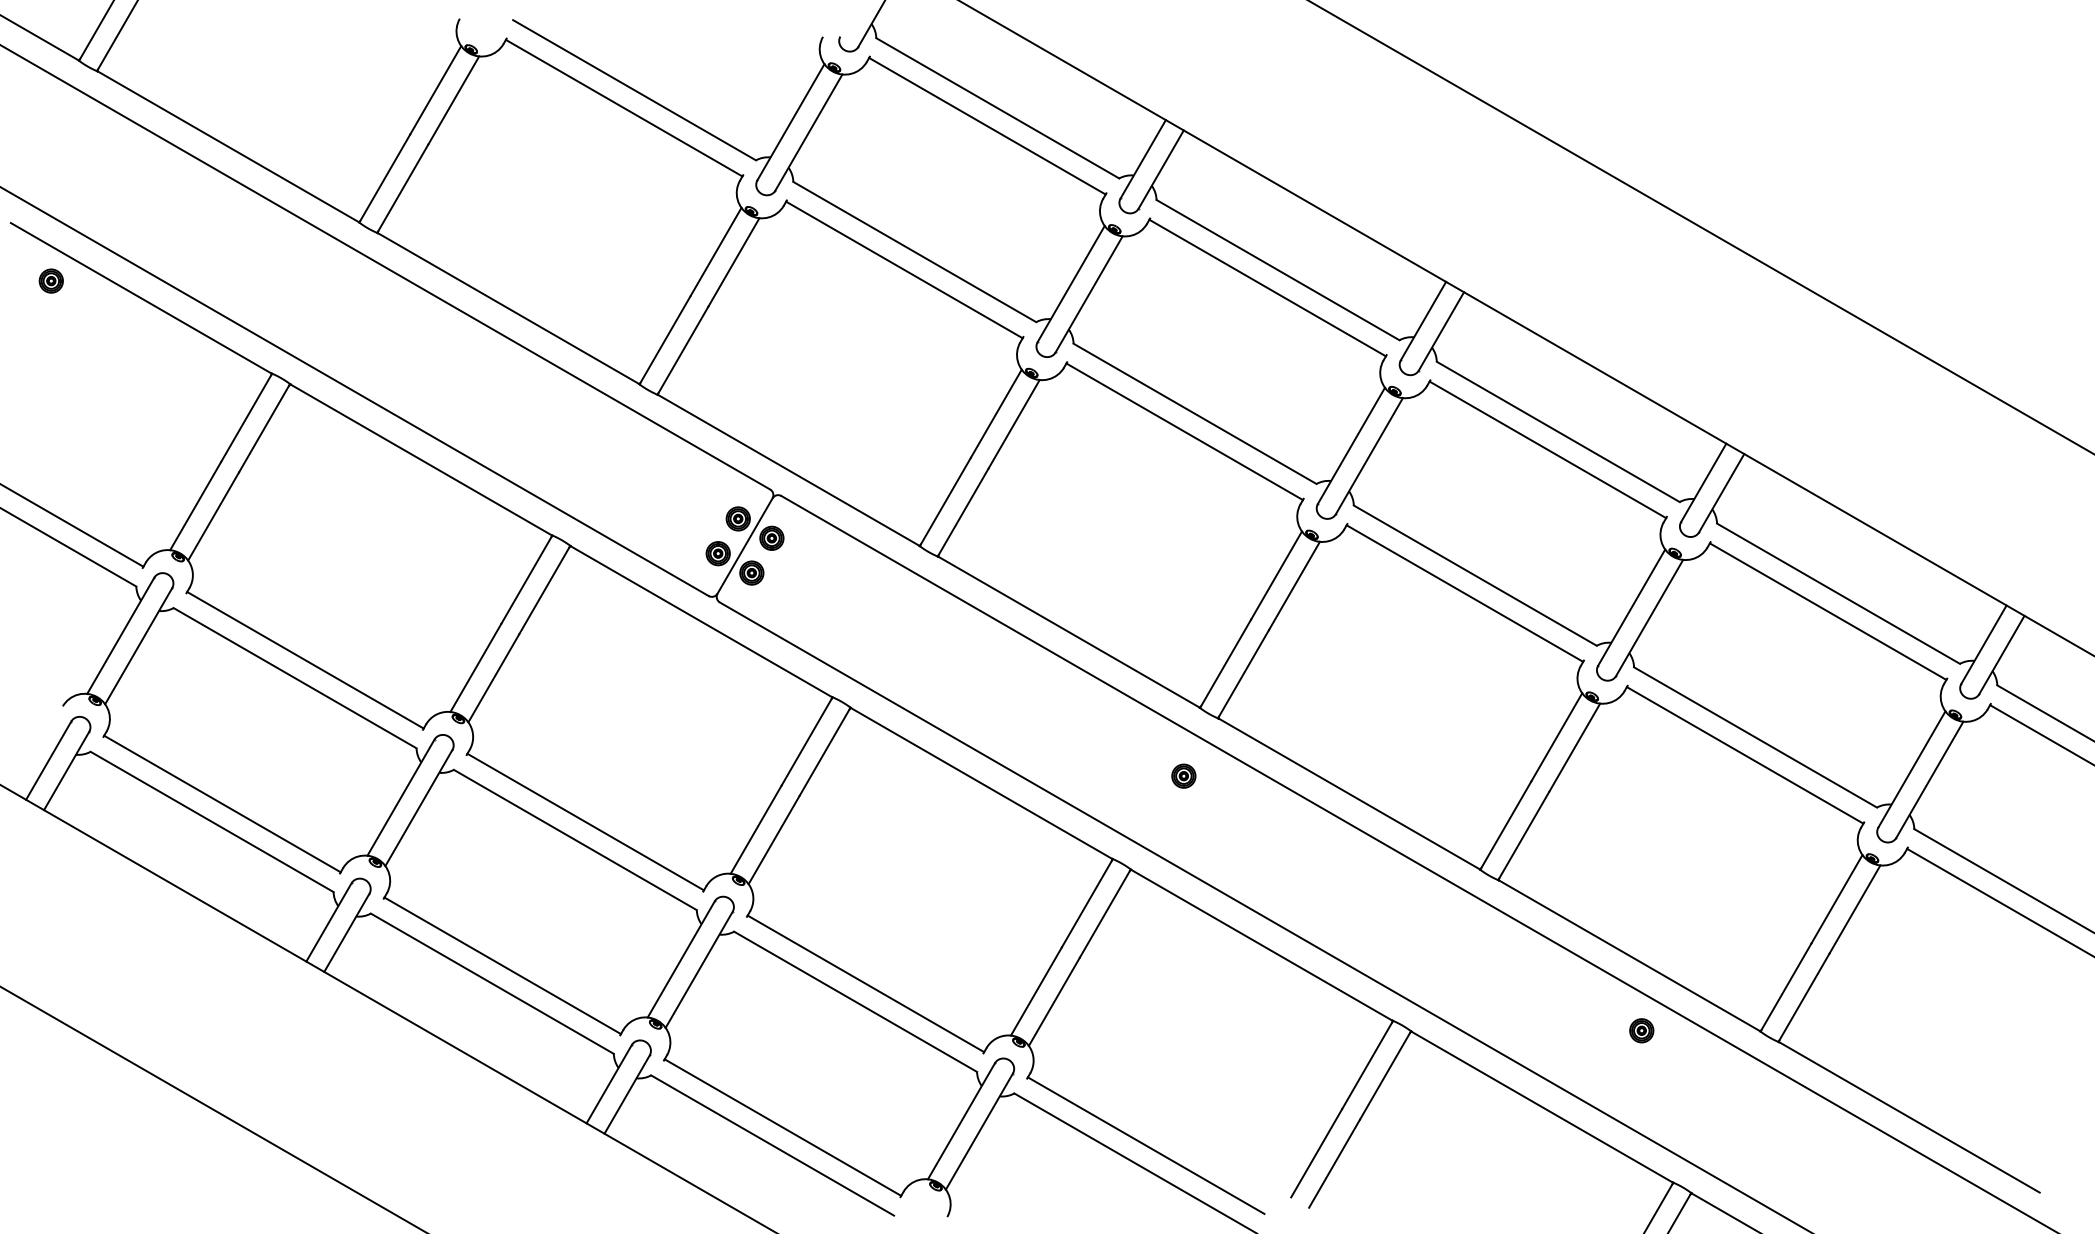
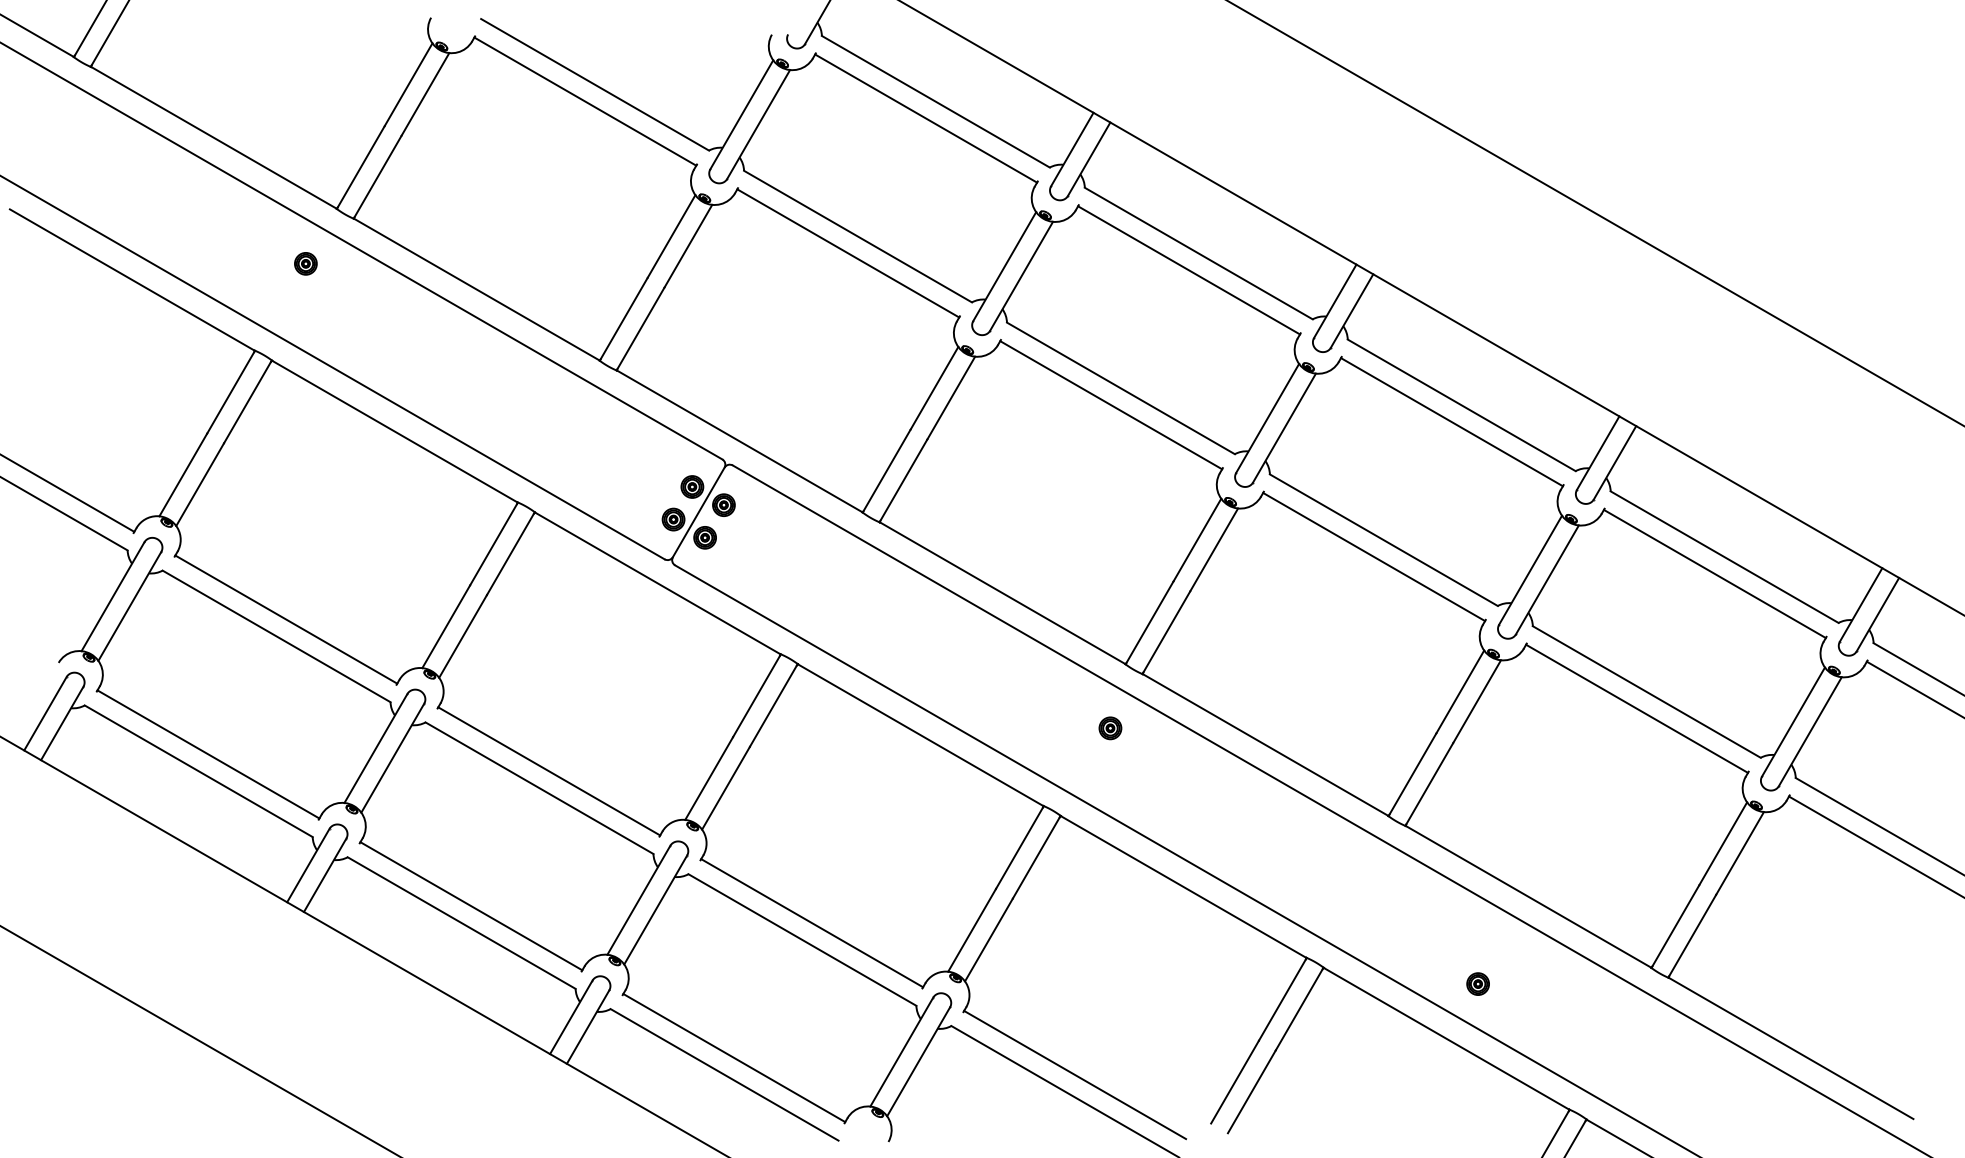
part: (50, 280) -> (305, 263), moved
part: (1641, 1030) -> (1477, 983), moved

